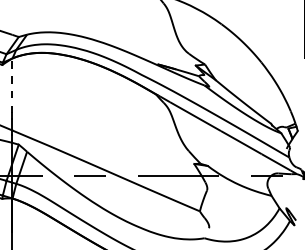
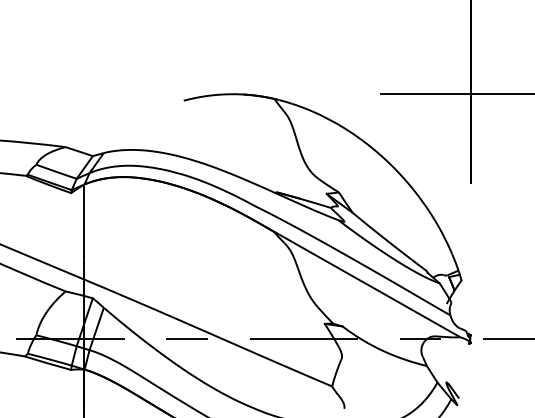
line: (12, 85) -> (84, 220), dashed -> solid

